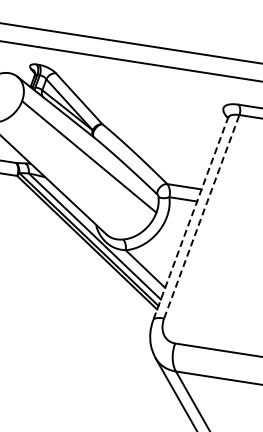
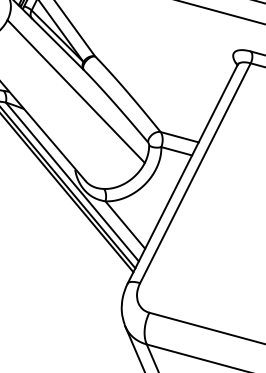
line: (201, 216) -> (195, 172), dashed -> solid
line: (190, 218) -> (182, 173), dashed -> solid

